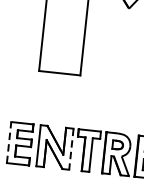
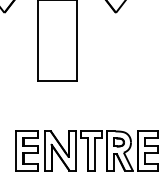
line: (9, 142) -> (16, 150), dashed -> solid
line: (71, 148) -> (75, 150), dashed -> solid

